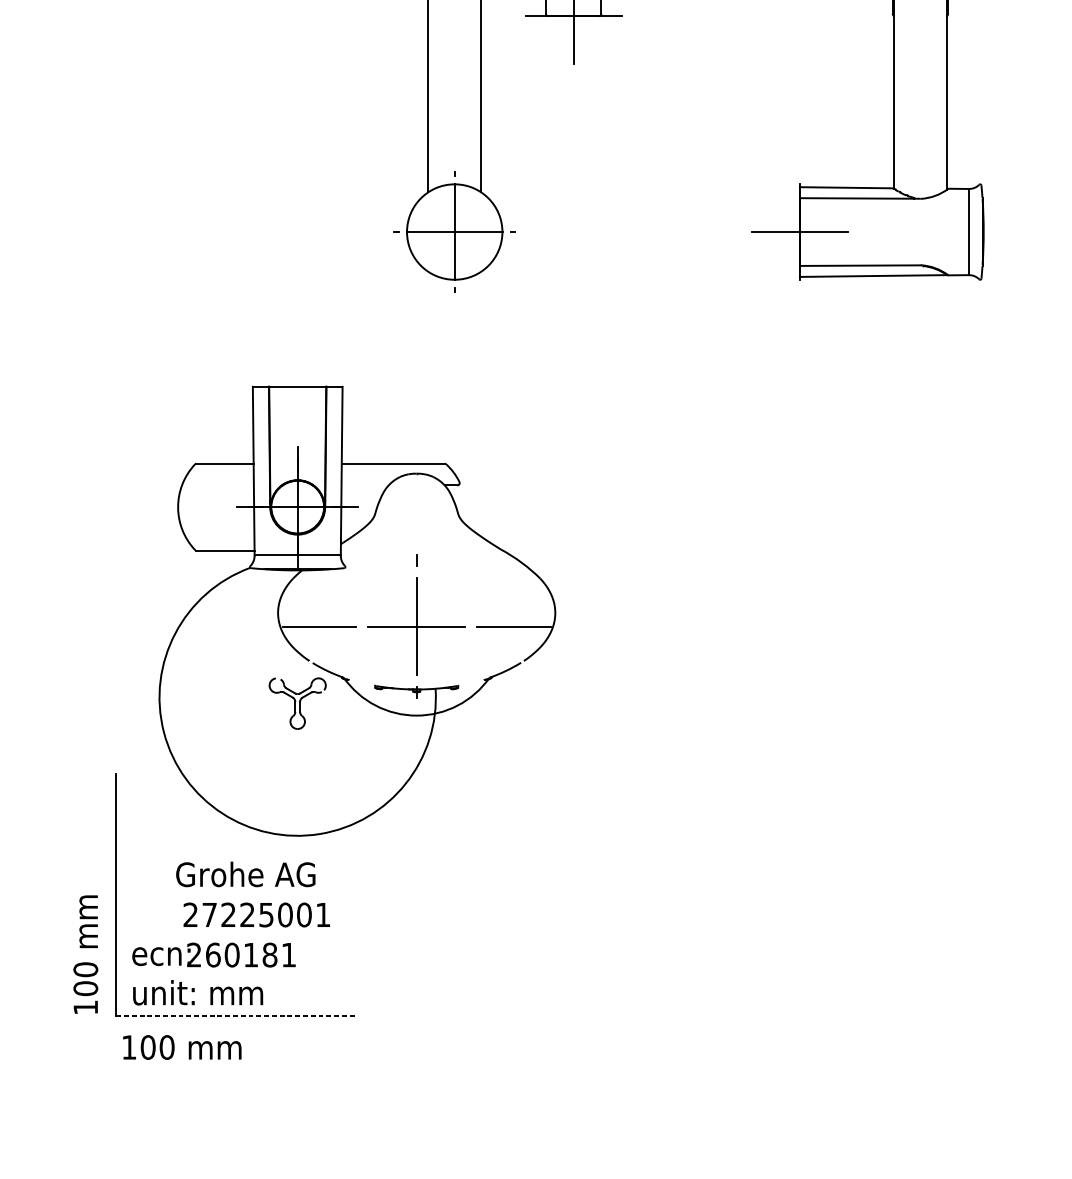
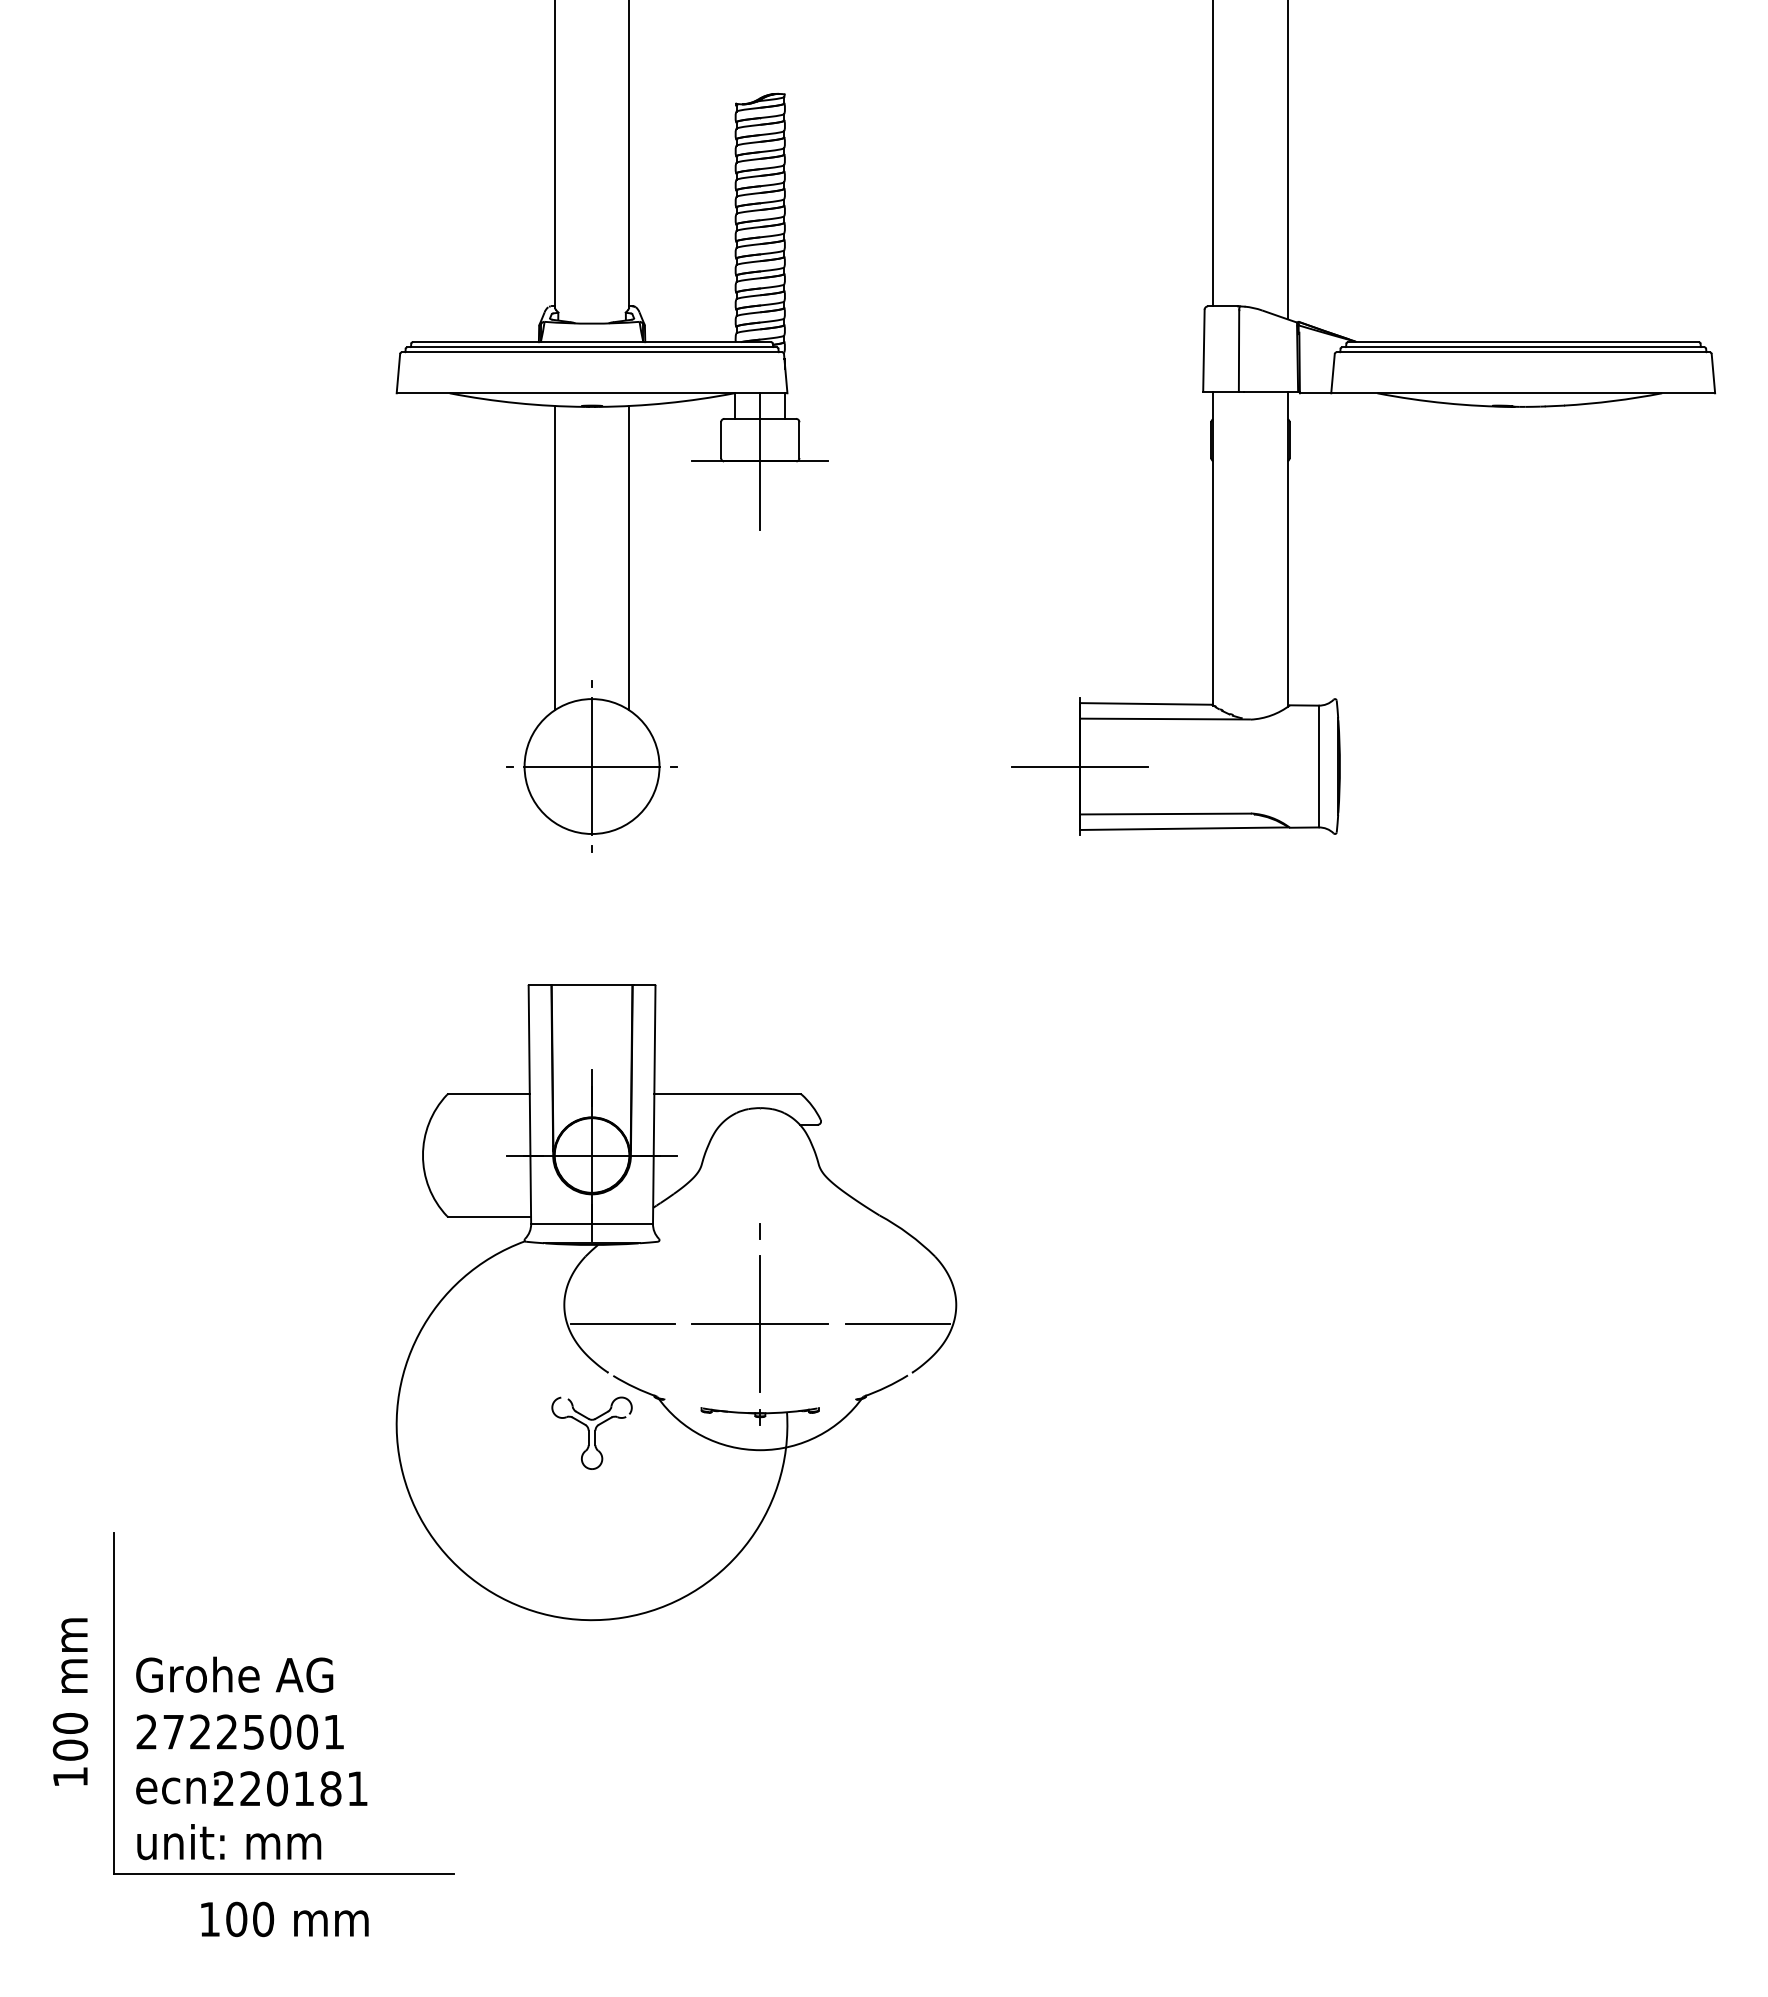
part: (356, 625) -> (675, 1323), moved
text: (245, 874) -> (234, 1674), moved
text: (256, 914) -> (239, 1731), moved
text: (85, 954) -> (70, 1701), moved
text: (213, 954) -> (250, 1788), 260181 -> 220181
line: (237, 1015) -> (284, 1874), dashed -> solid
text: (182, 1047) -> (284, 1919), moved

